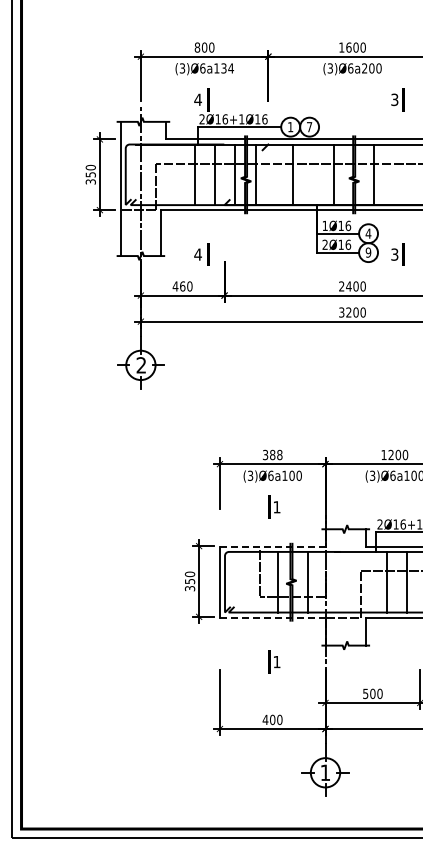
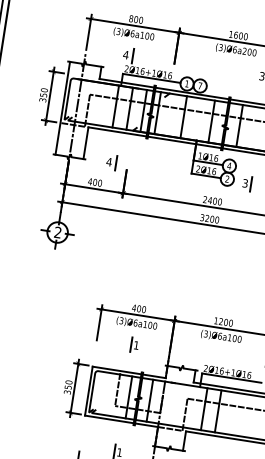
text: (227, 68) -> (149, 36), (3)Ø6a134 -> (3)Ø6a100
text: (368, 252) -> (227, 179), 9 -> 2
text: (182, 286) -> (94, 182), 460 -> 400
text: (272, 454) -> (139, 308), 388 -> 400
line: (272, 546) -> (129, 372), dashed -> solid
line: (272, 617) -> (121, 421), dashed -> solid

